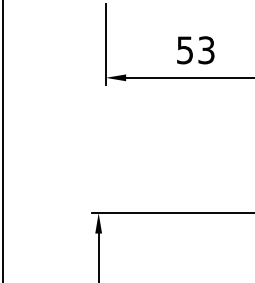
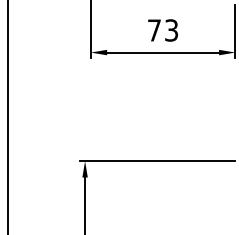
text: (185, 50) -> (154, 30), 53 -> 73

